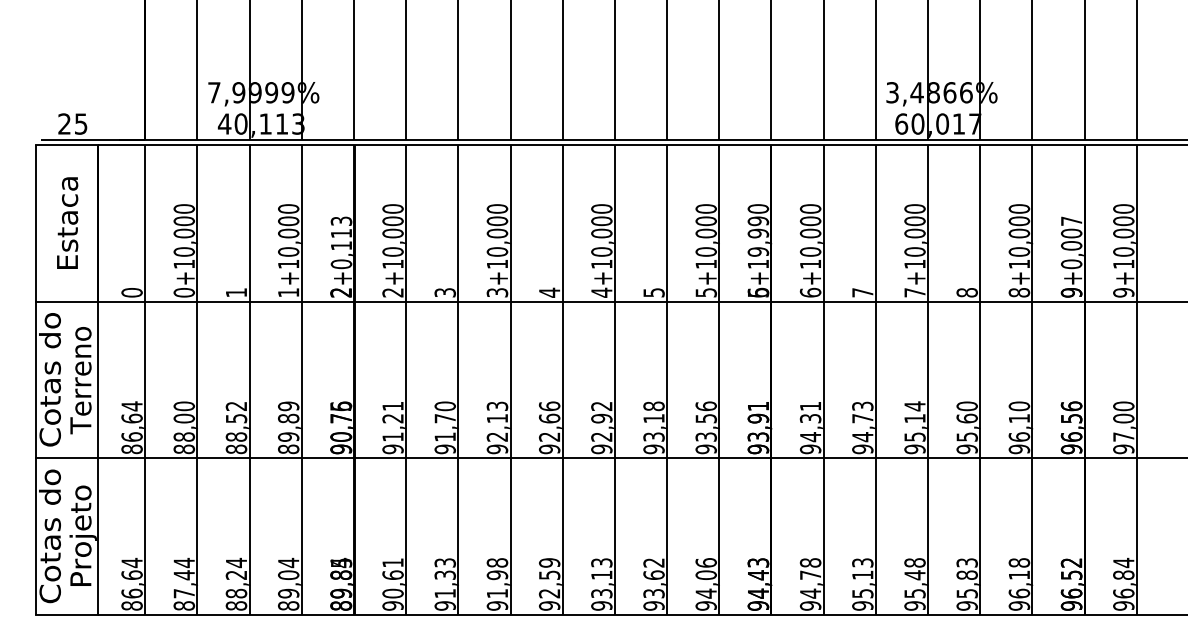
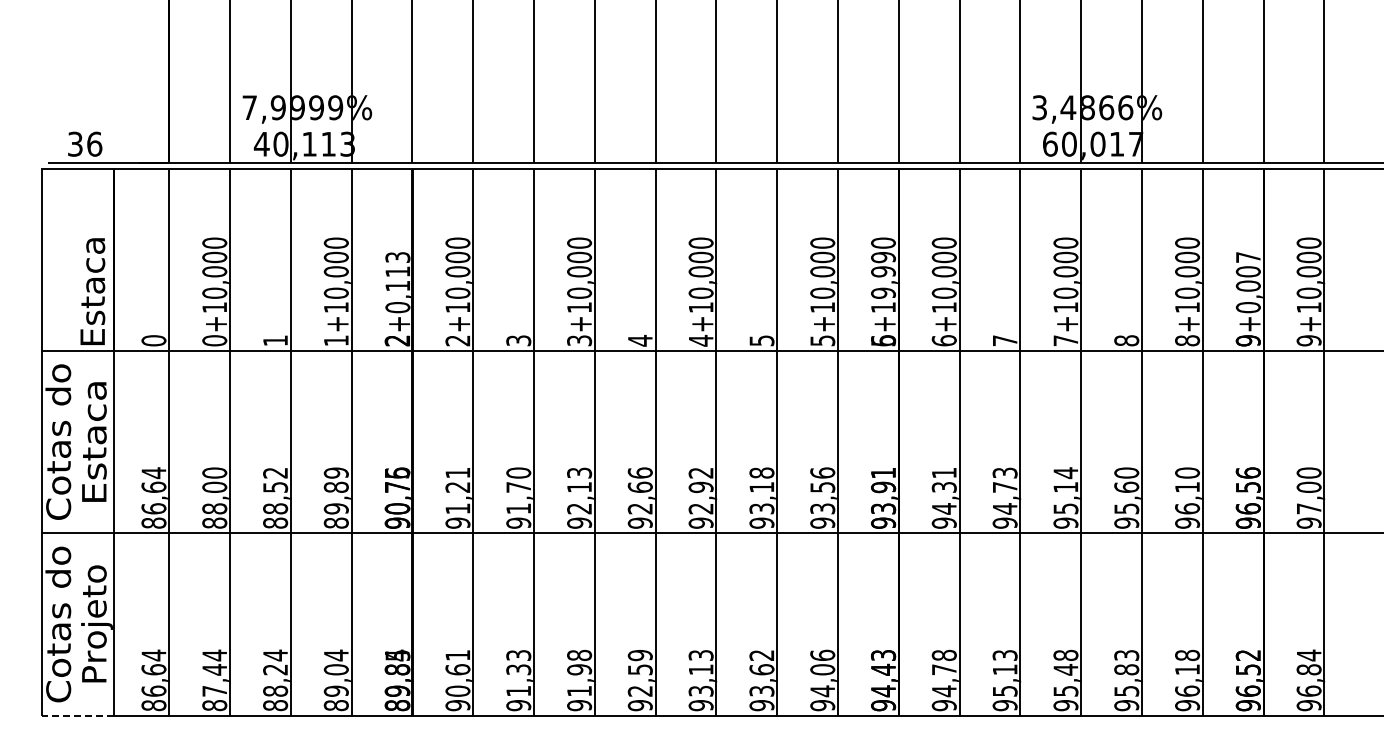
text: (73, 123) -> (85, 143), 25 -> 36
text: (67, 222) -> (92, 291), moved
text: (81, 380) -> (94, 442), Terreno -> Estaca
line: (66, 614) -> (77, 715), solid -> dashed

